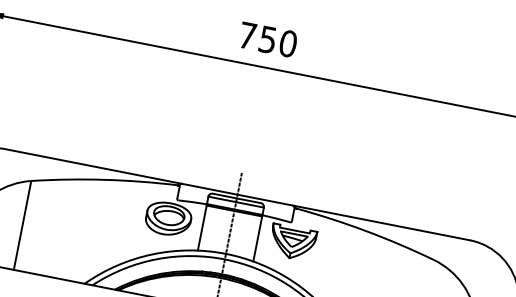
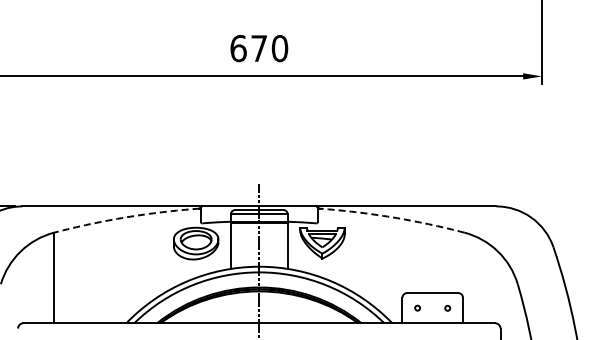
text: (257, 37) -> (248, 48), 750 -> 670
arc: (105, 180) -> (126, 217), solid -> dashed
arc: (366, 231) -> (392, 217), solid -> dashed

